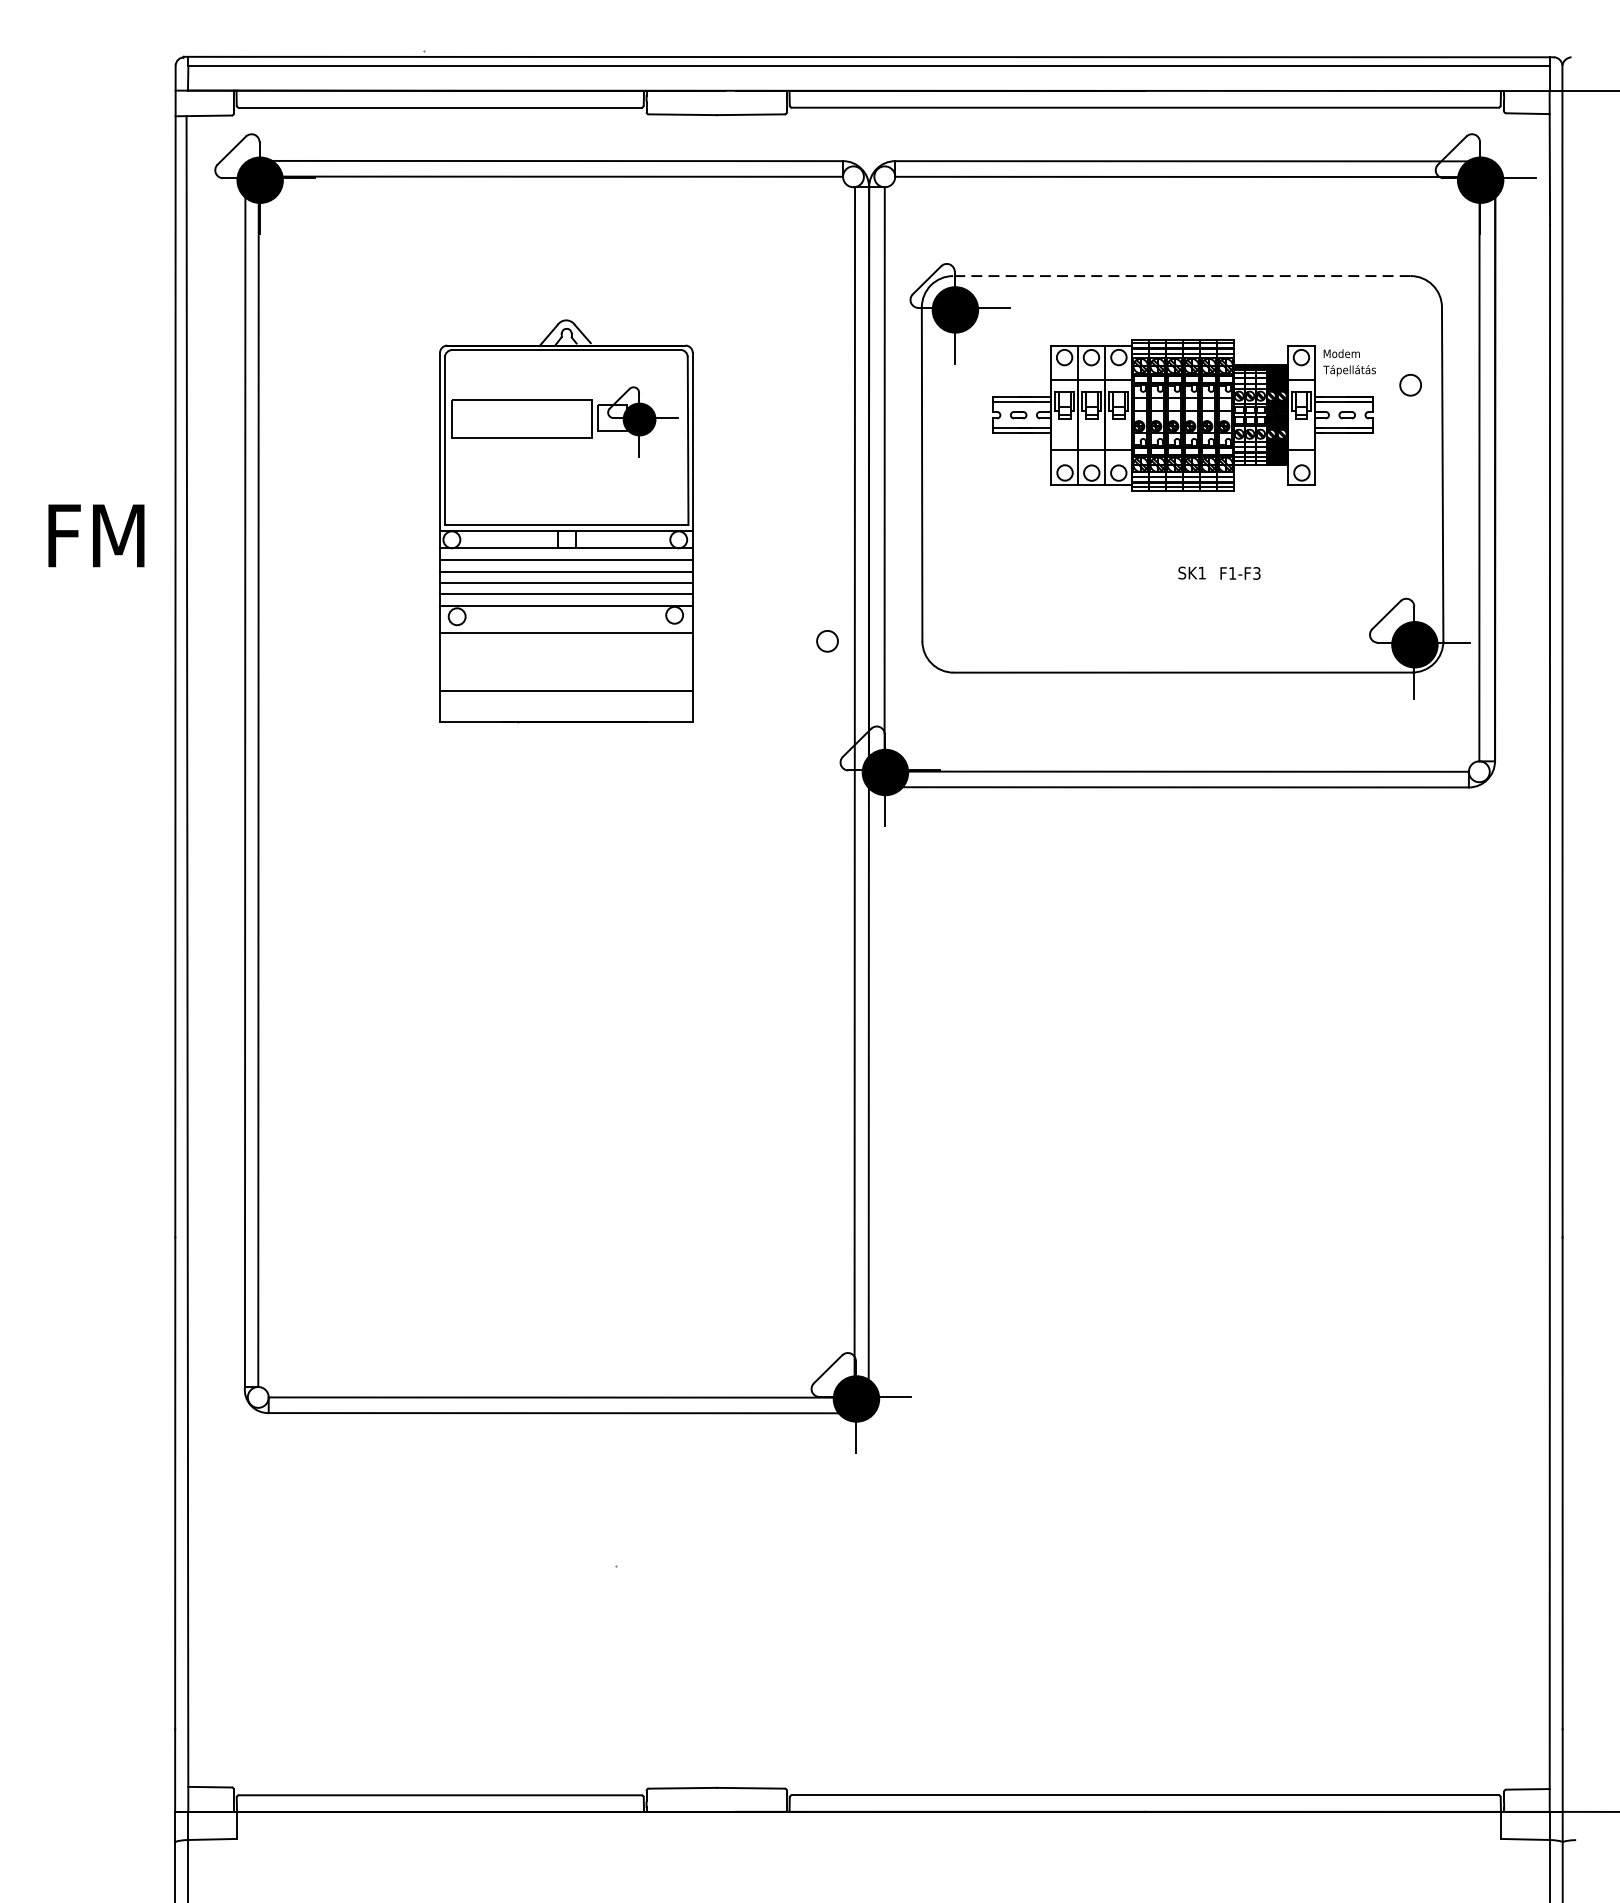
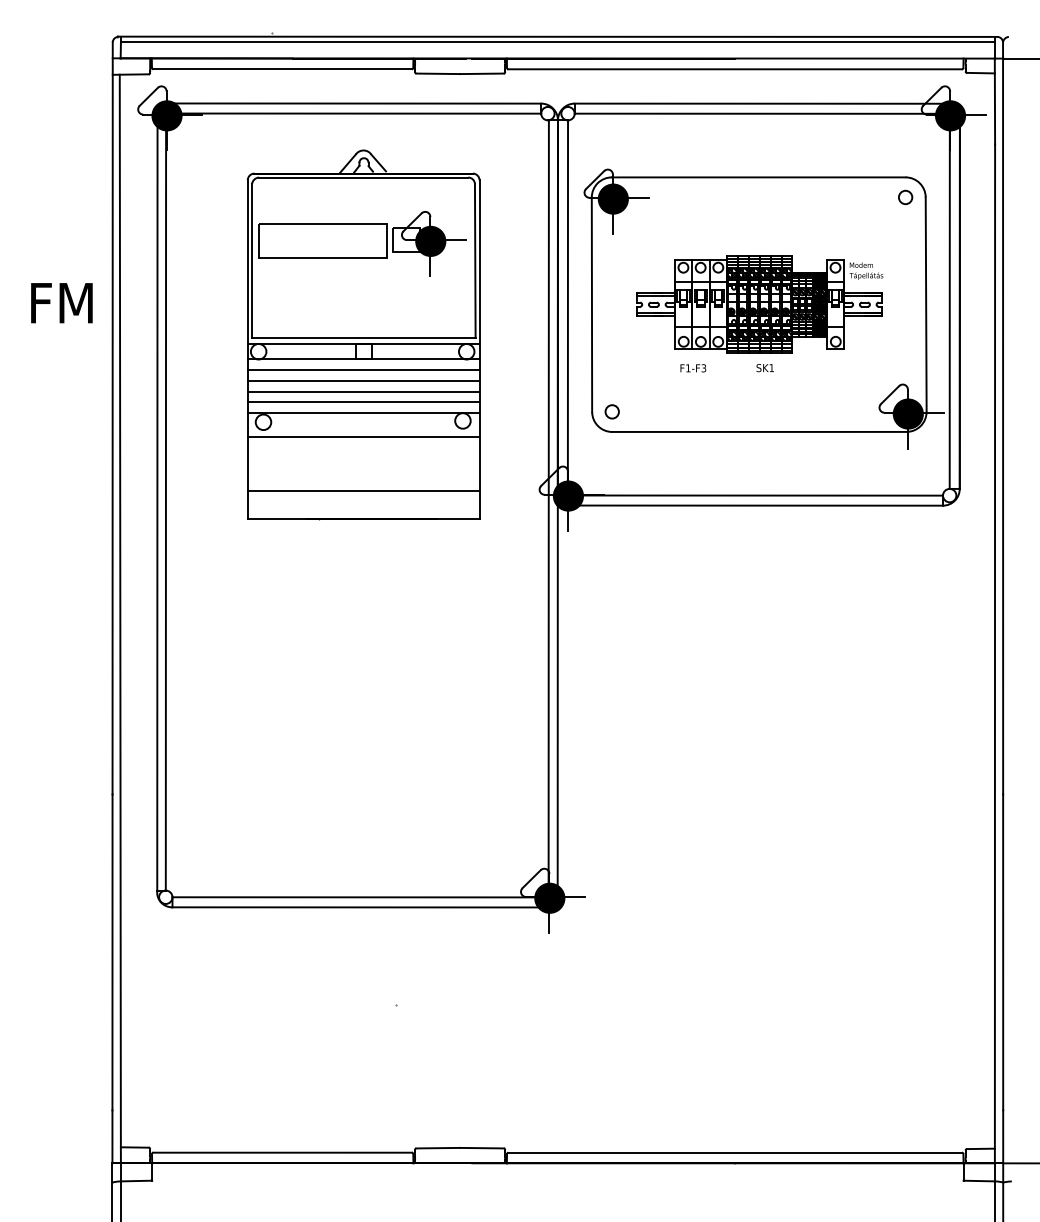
line: (1181, 276) -> (758, 177), dashed -> solid
circle: (1410, 385) -> (905, 197), moved
part: (1183, 414) -> (759, 304), moved
part: (566, 520) -> (363, 334), size x1.43
text: (95, 536) -> (61, 303), moved
text: (1240, 573) -> (693, 368), moved
circle: (826, 640) -> (611, 411), moved

